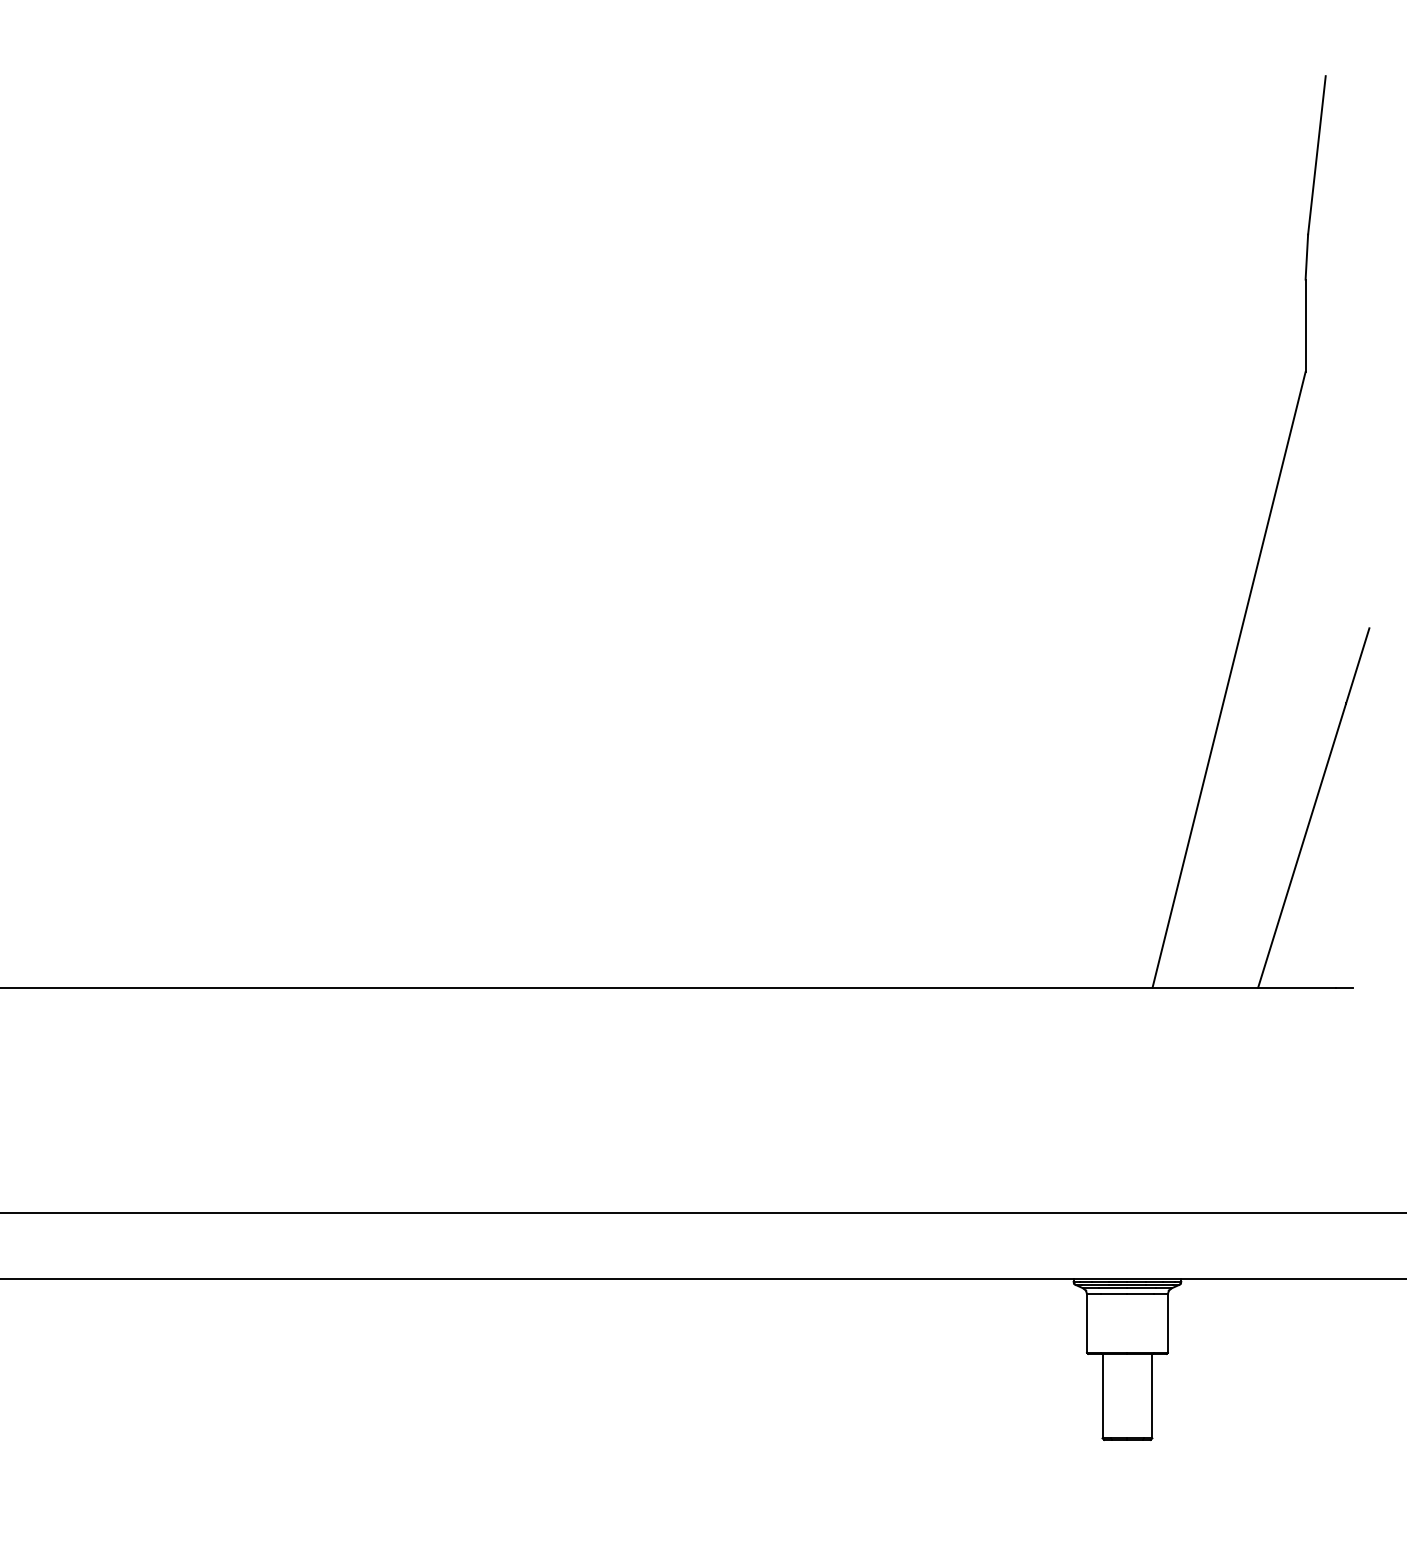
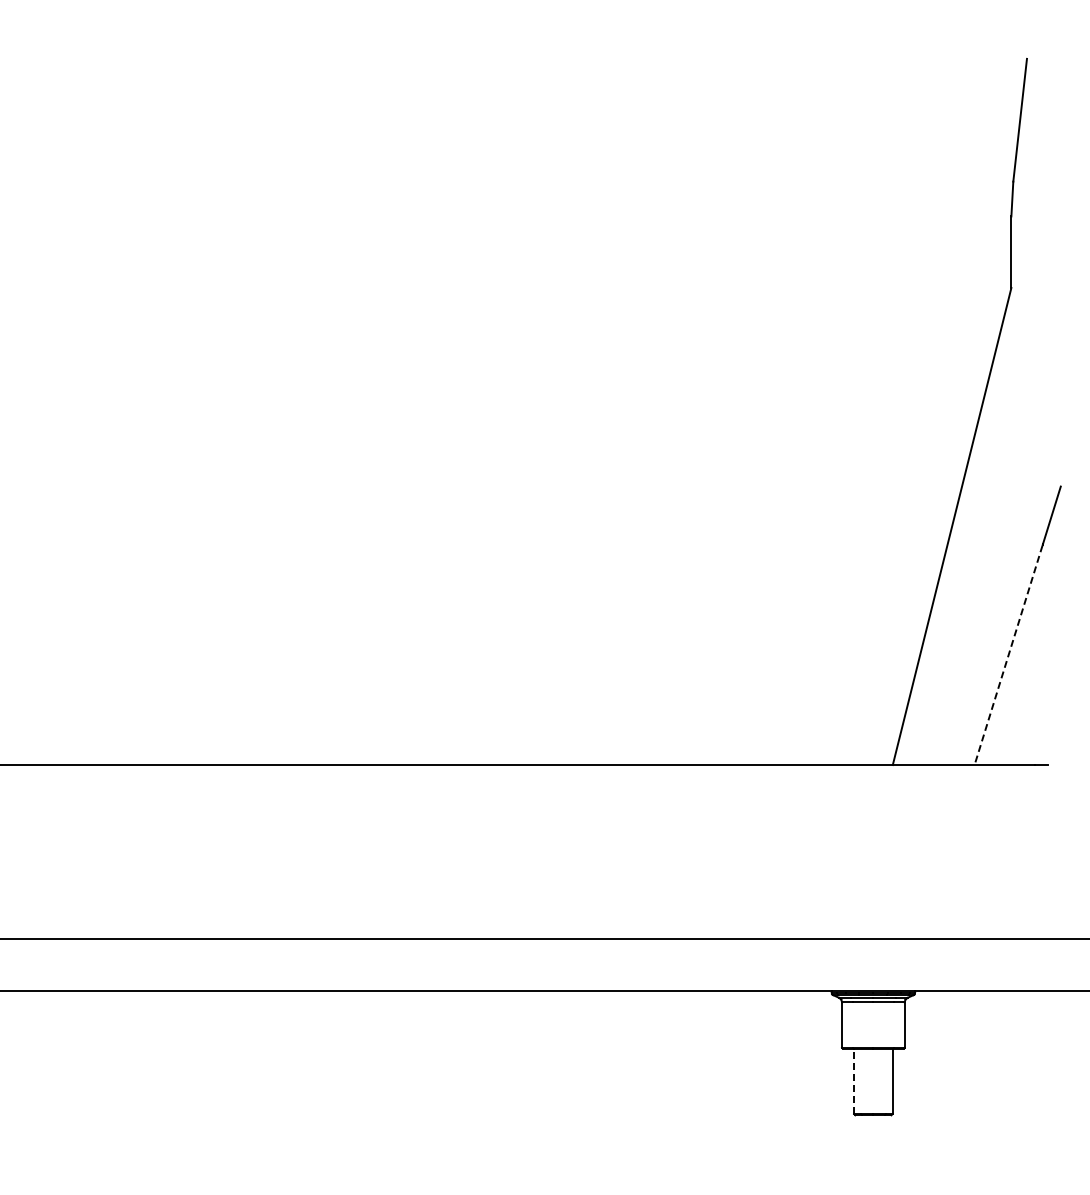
line: (1301, 846) -> (1008, 655), solid -> dashed
line: (1103, 1396) -> (854, 1081), solid -> dashed

